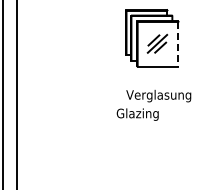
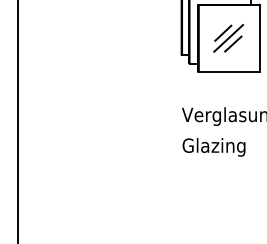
line: (178, 44) -> (260, 39), dashed -> solid
text: (137, 114) -> (213, 147), moved

